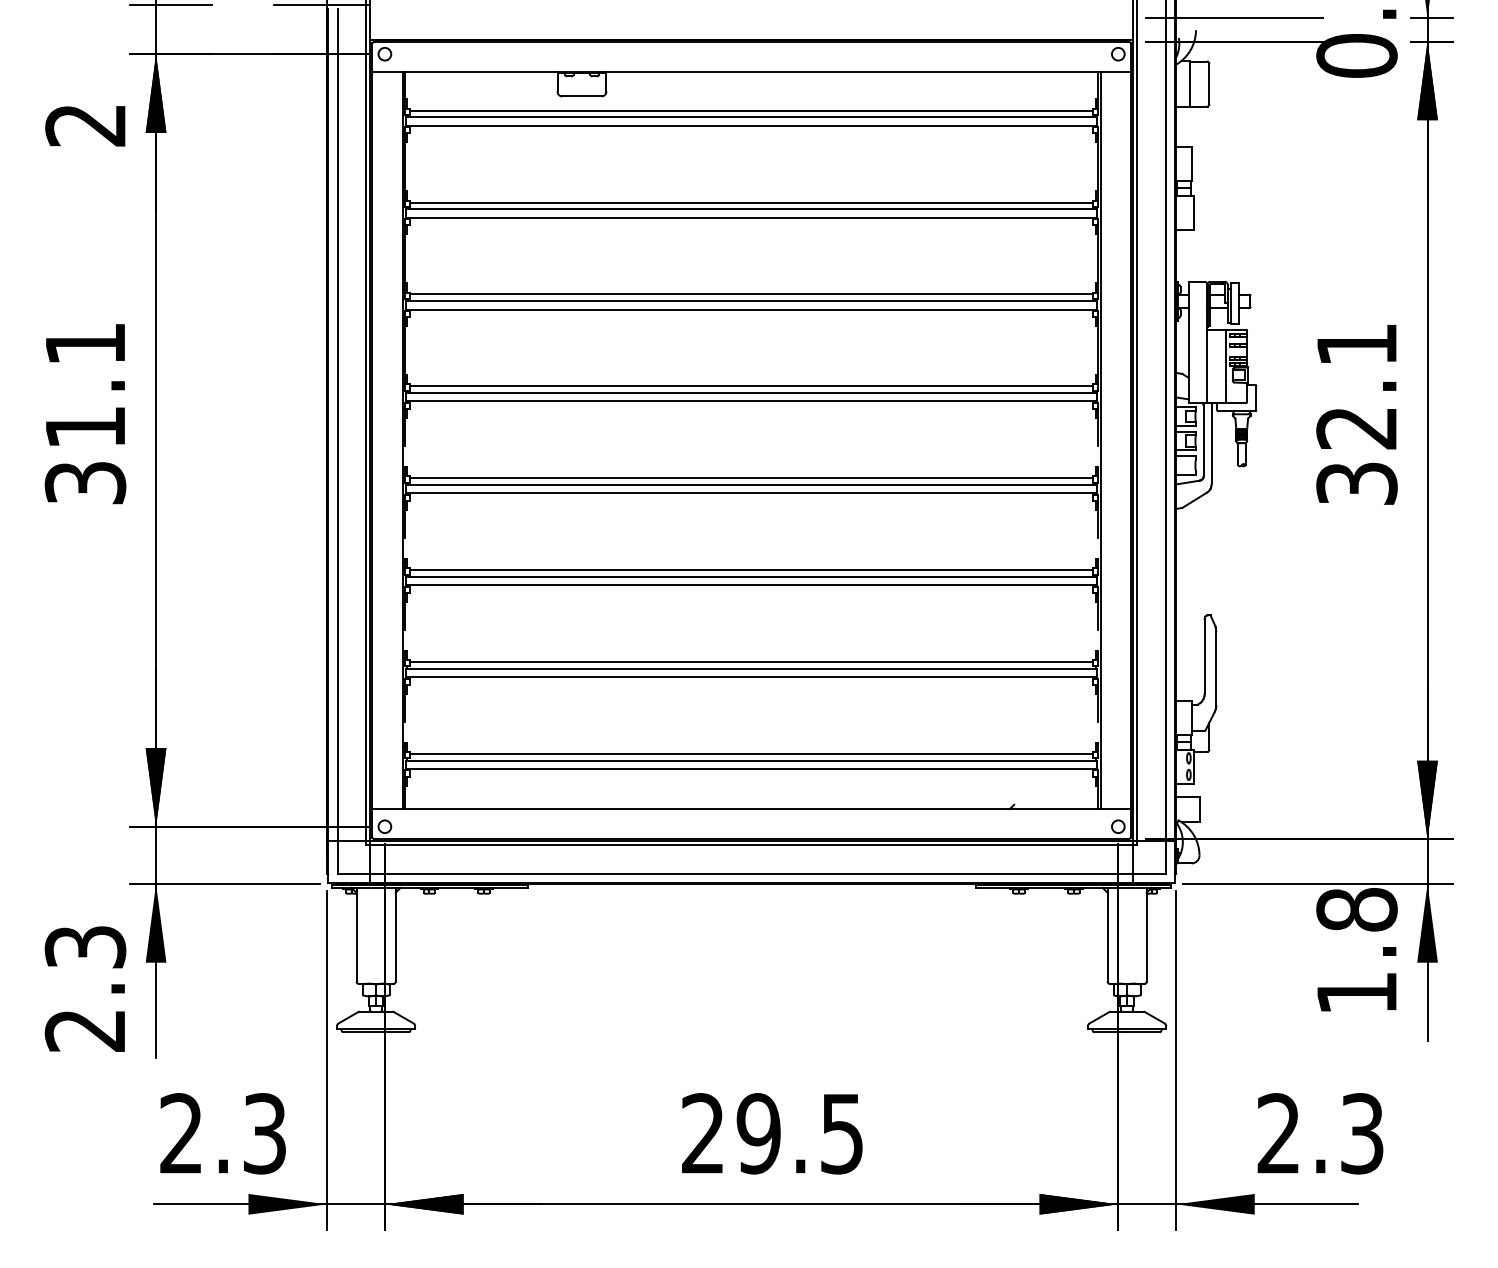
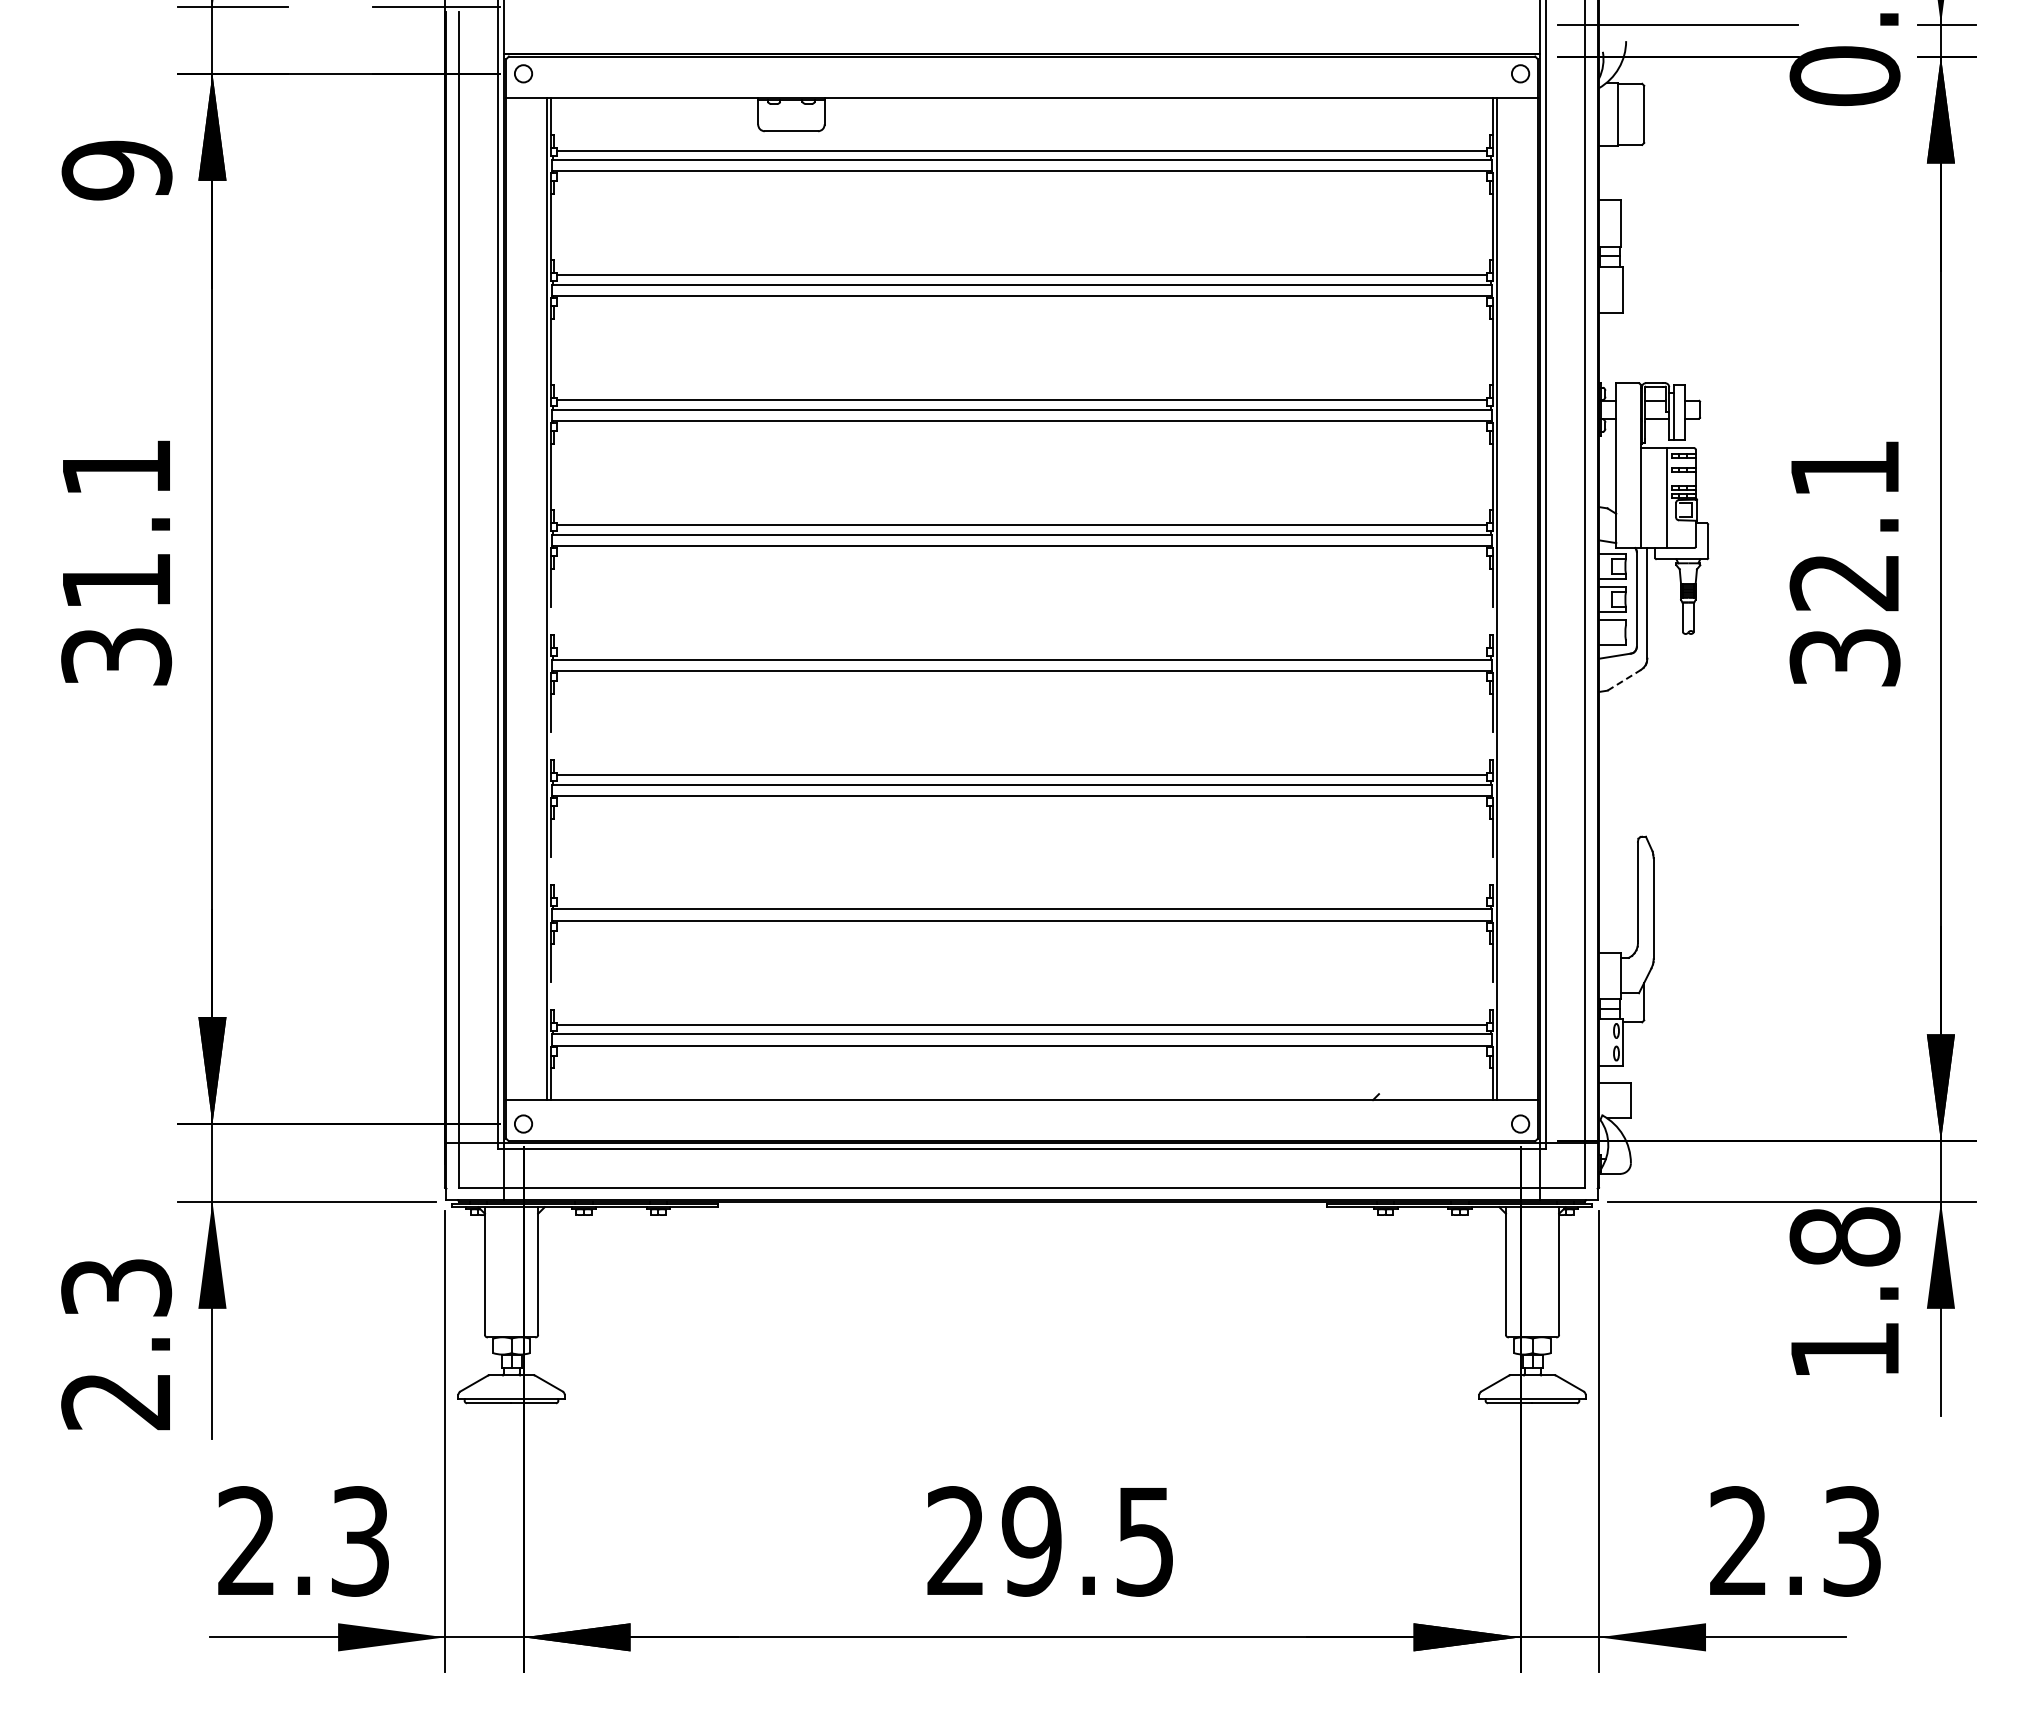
text: (85, 125) -> (116, 170), 2 -> 9
line: (751, 478) -> (1021, 650), removed
line: (1194, 500) -> (1624, 680), solid -> dashed
line: (751, 662) -> (1021, 900), removed

